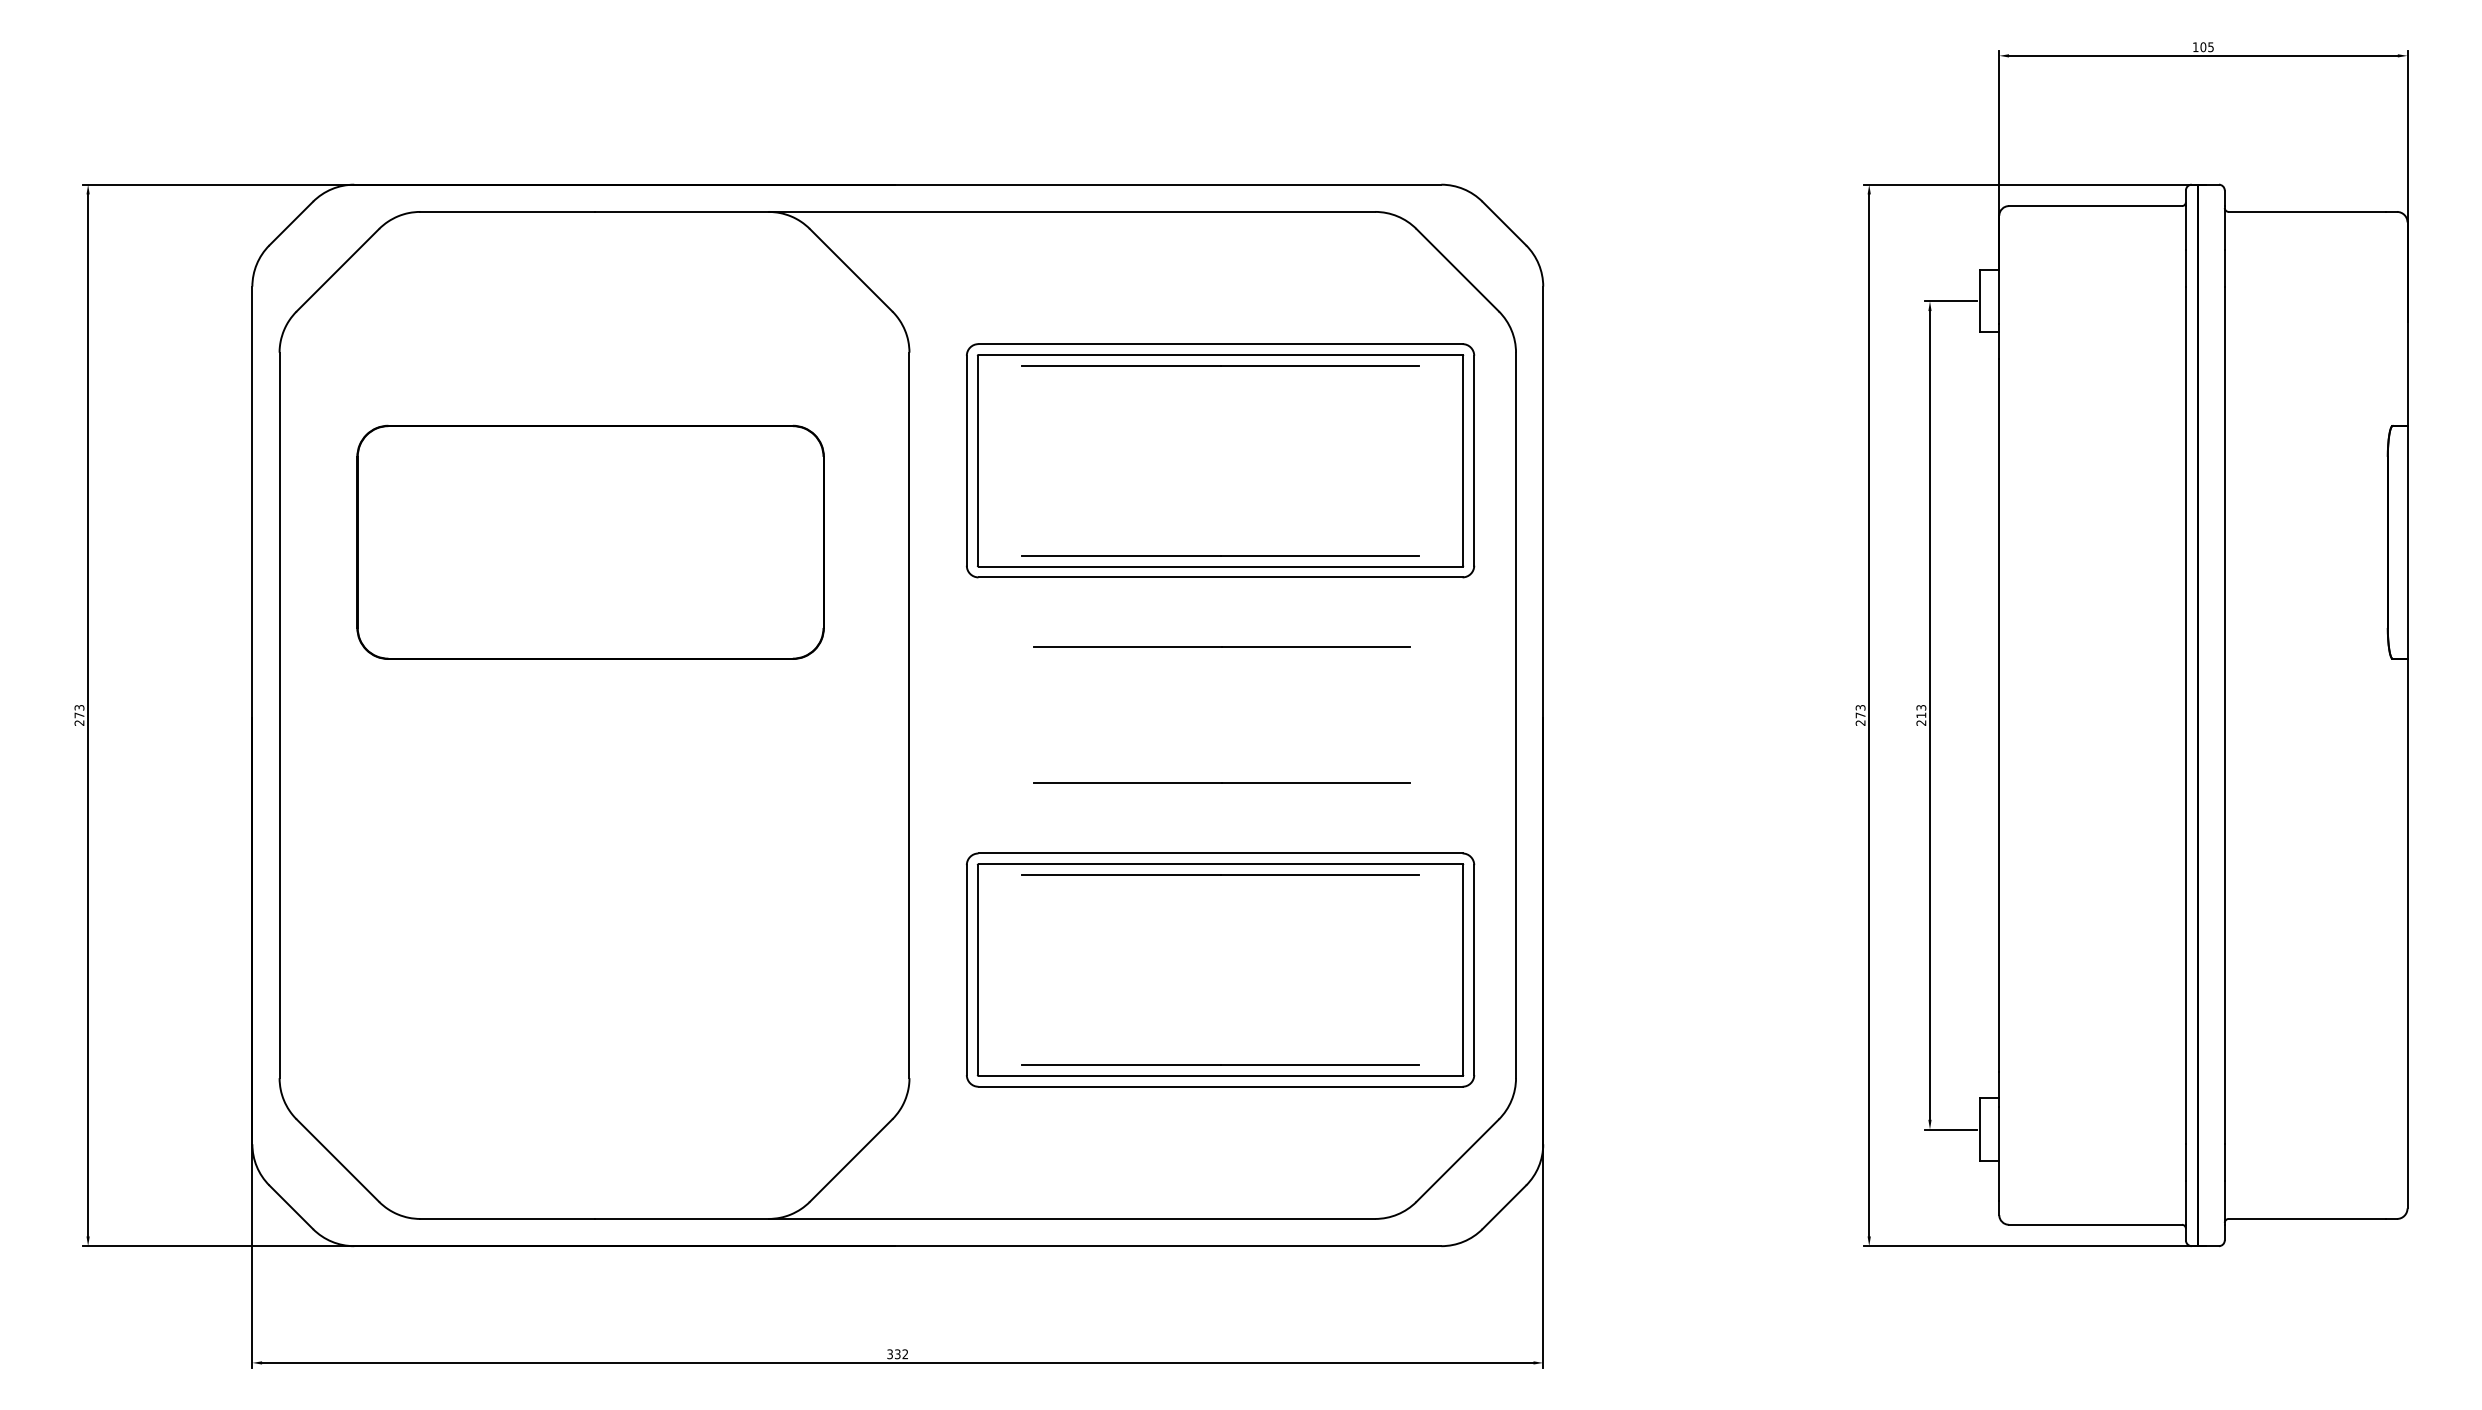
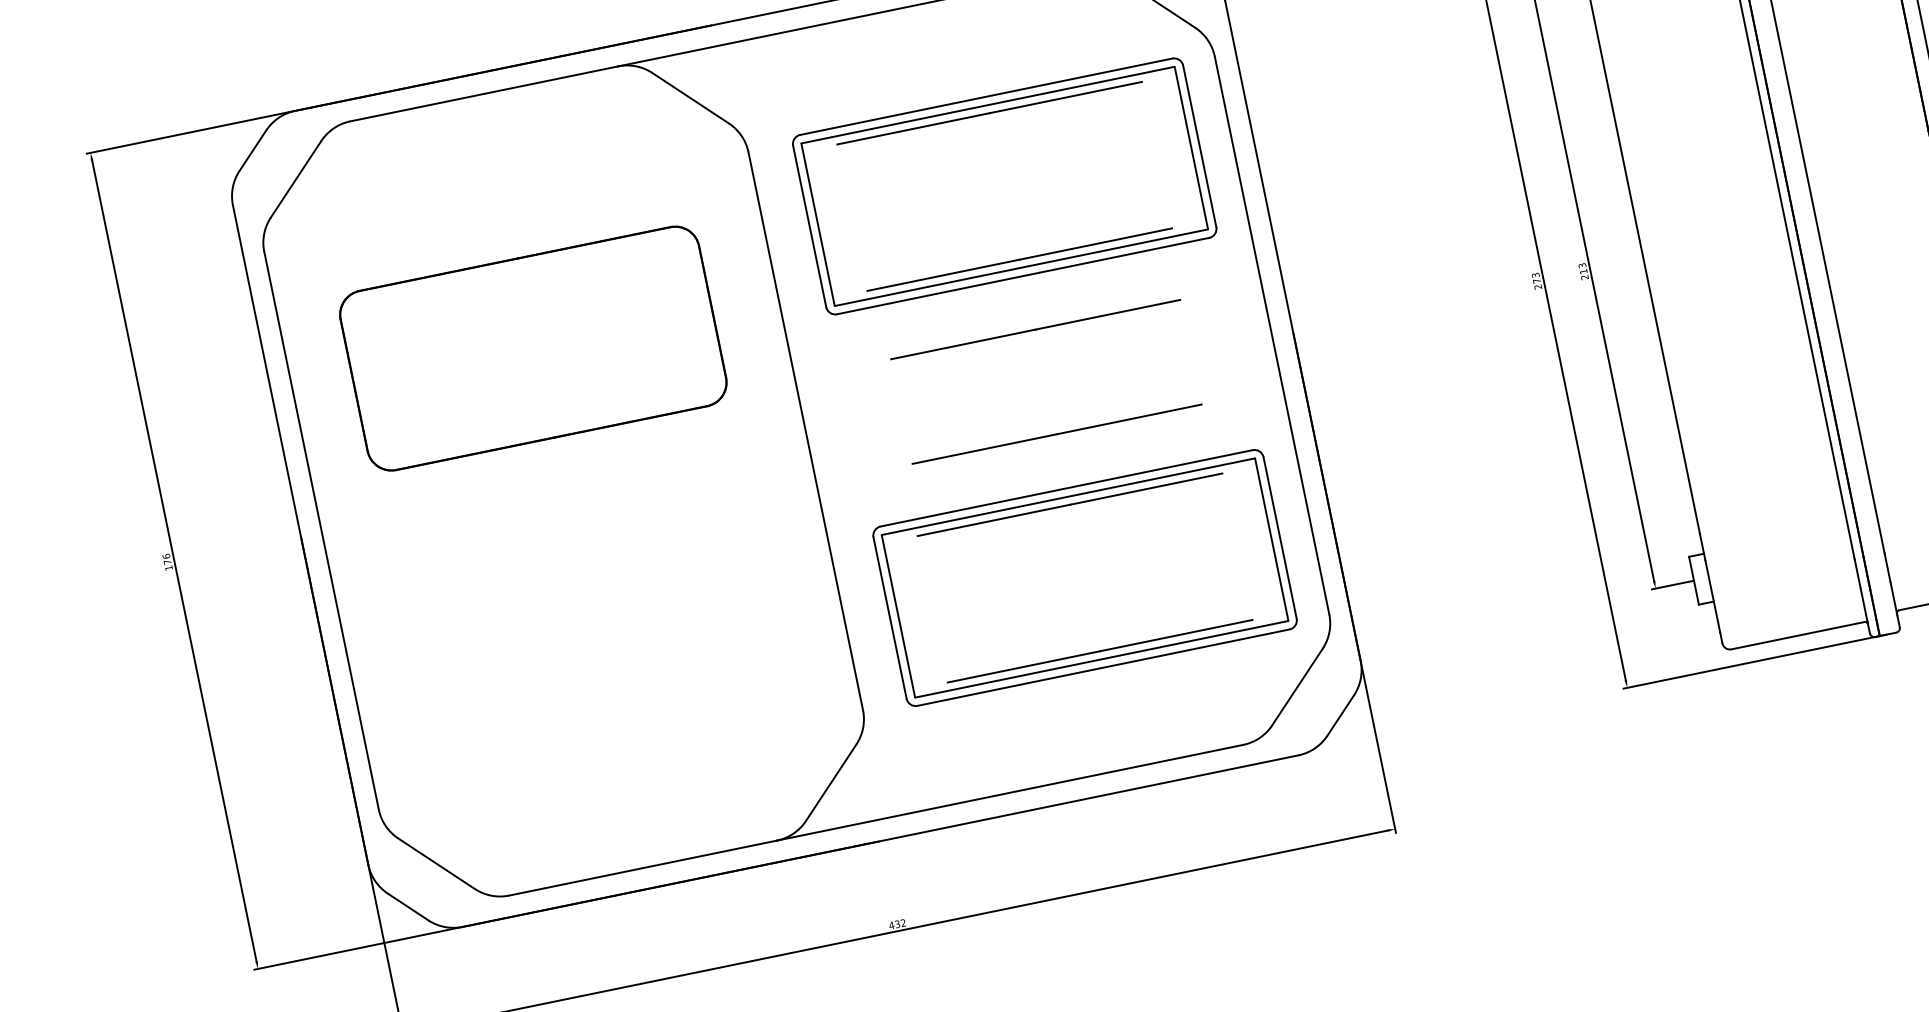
text: (79, 714) -> (167, 561), 273 -> 176
text: (890, 1354) -> (892, 925), 332 -> 432

